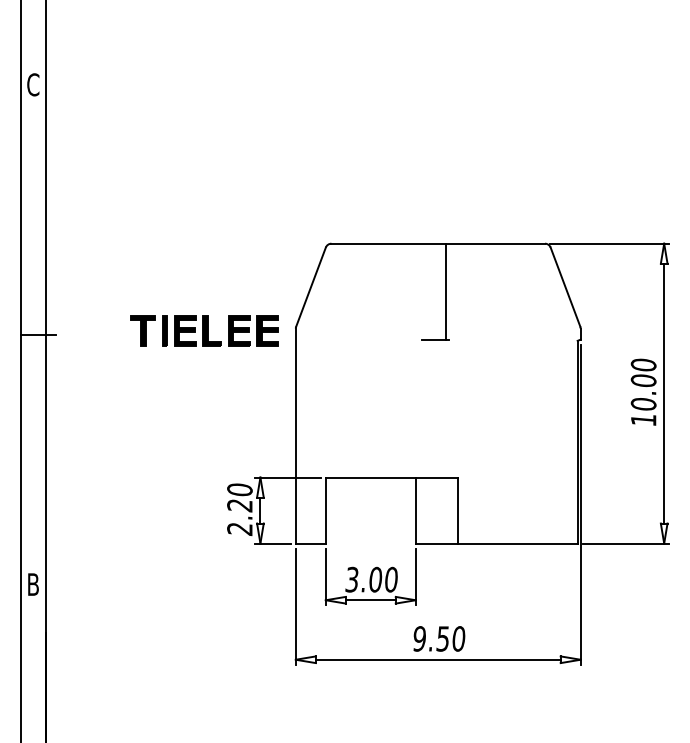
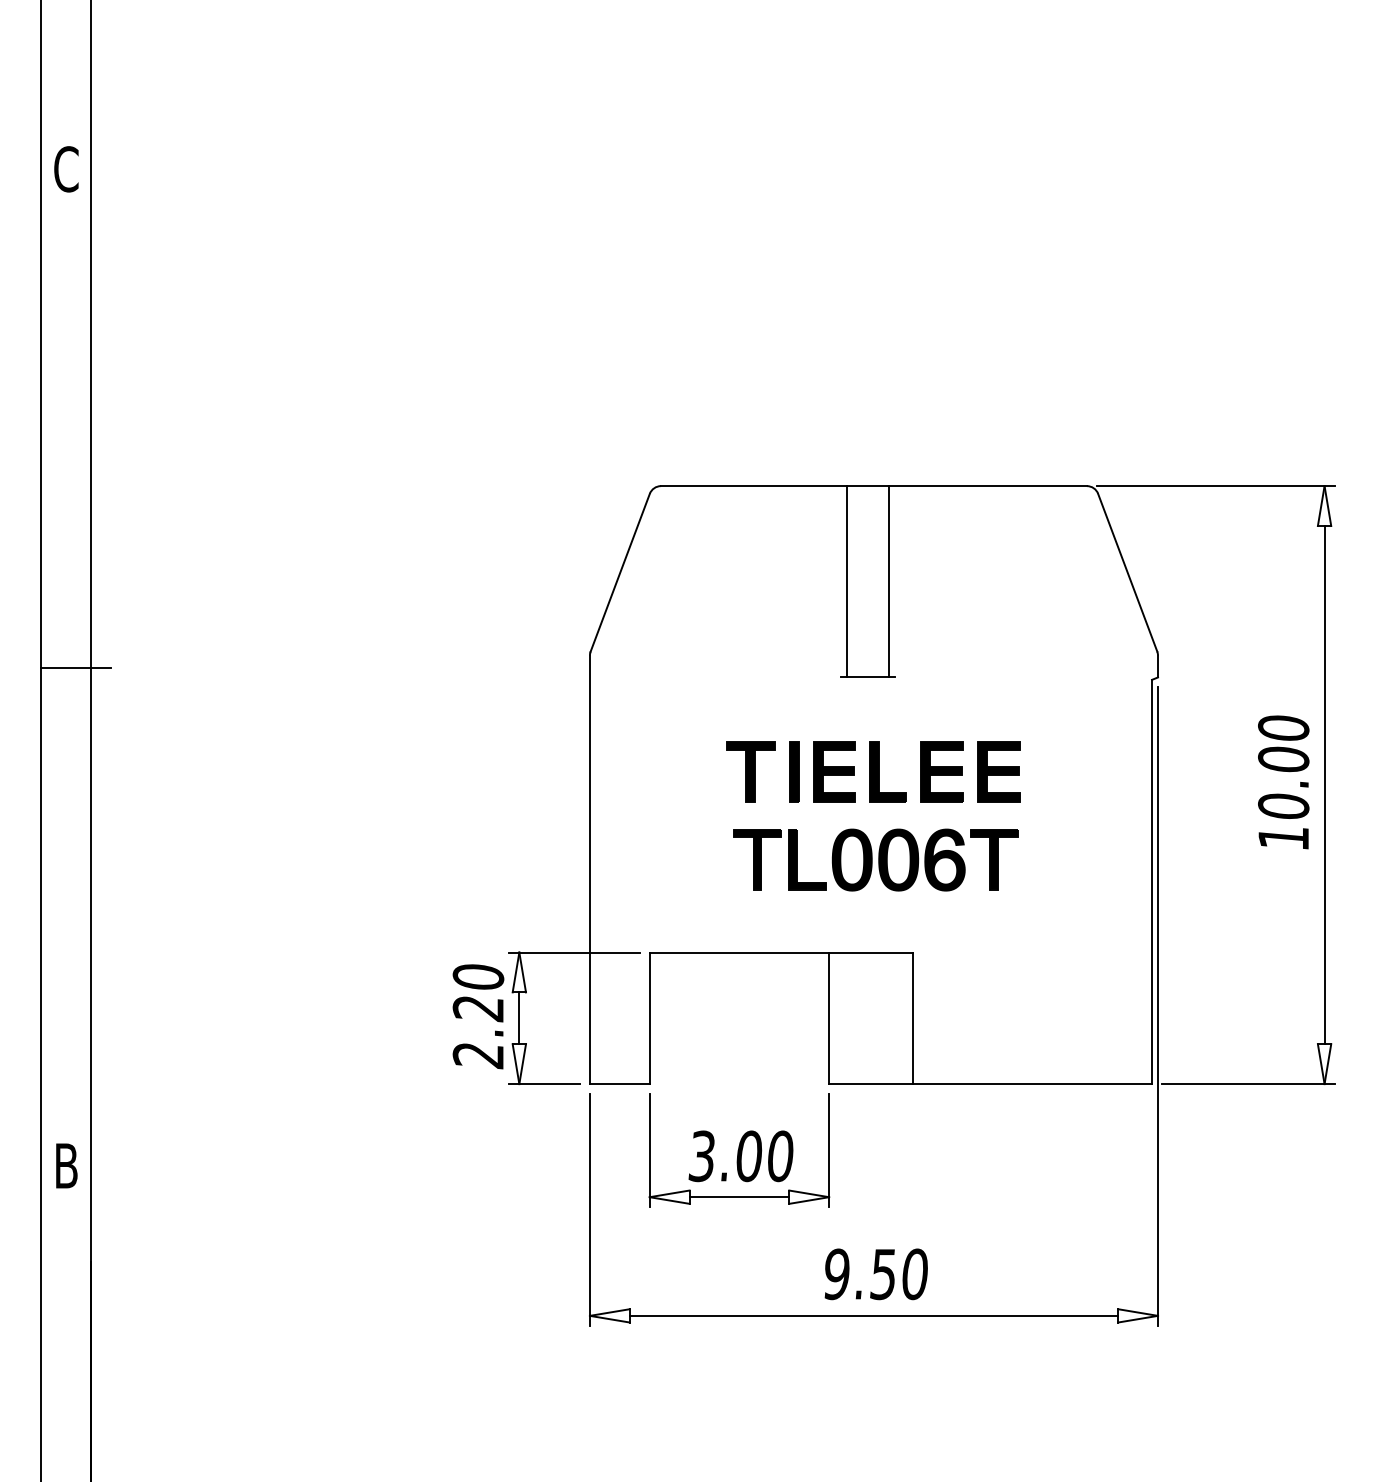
line: (424, 291) -> (846, 581), added
part: (204, 330) -> (872, 770), moved
part: (438, 431) -> (874, 860), added

